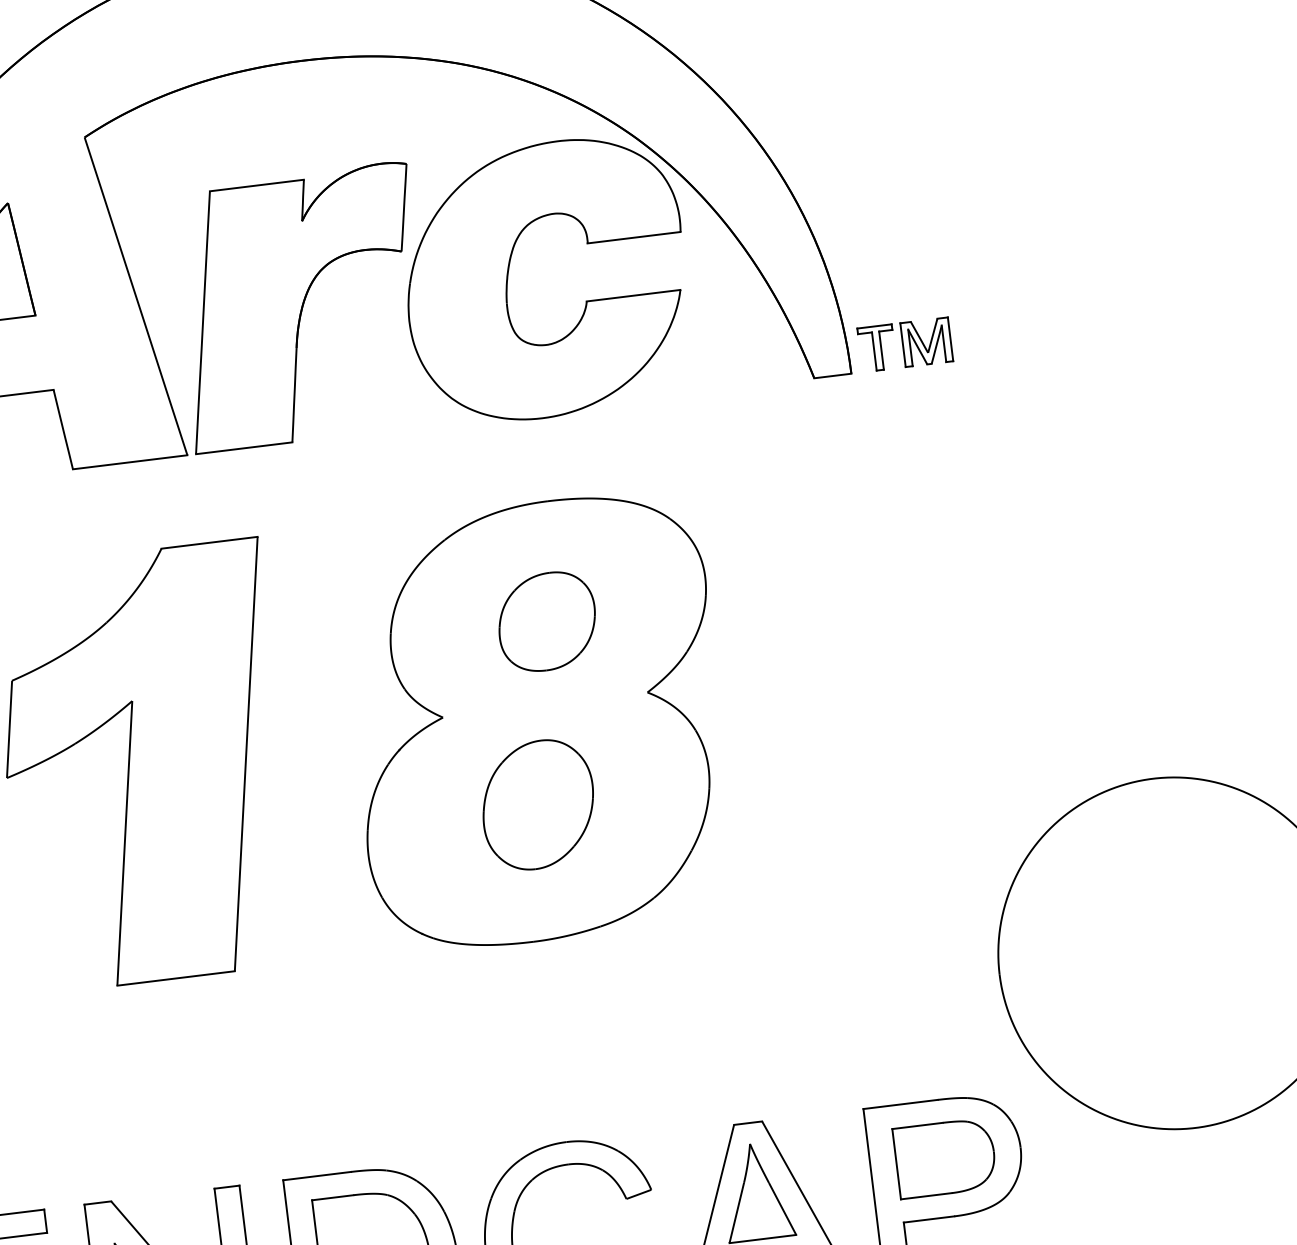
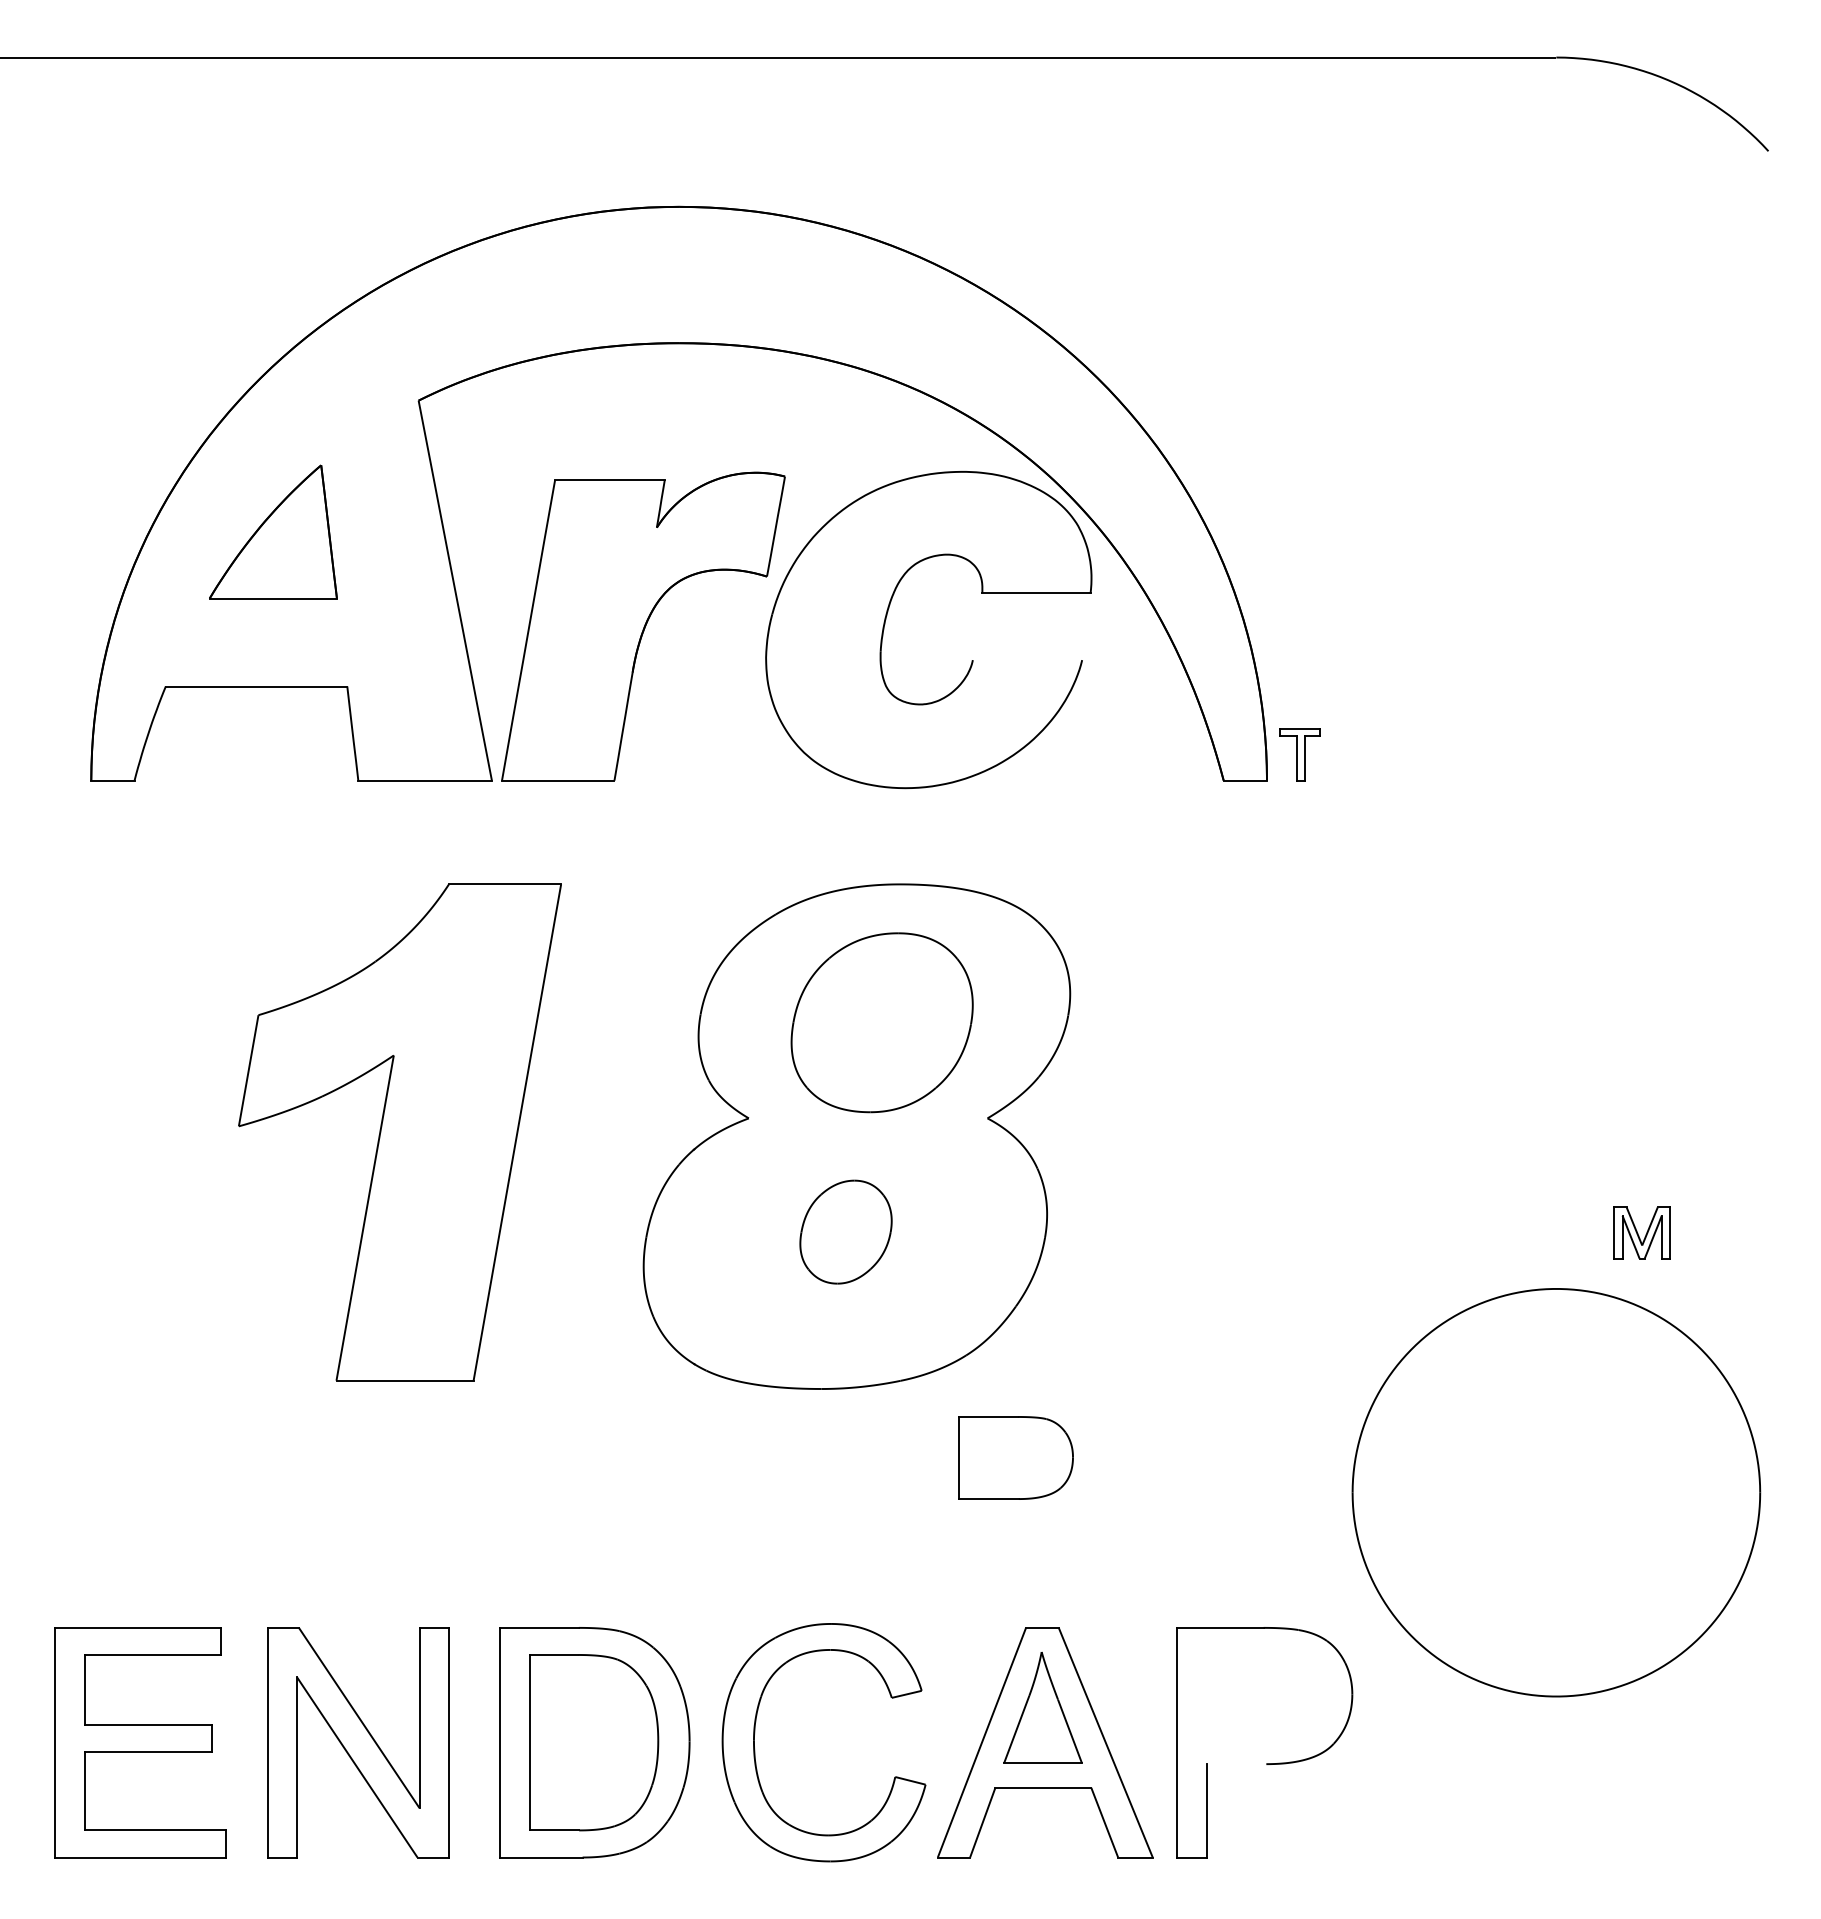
line: (633, 296) -> (1027, 660), removed
part: (926, 341) -> (1641, 1232), moved
part: (546, 621) -> (881, 1022), size x1.6
part: (537, 804) -> (845, 1231), size x0.7
part: (944, 1157) -> (1015, 1457), moved
line: (928, 1219) -> (1236, 1764), removed

